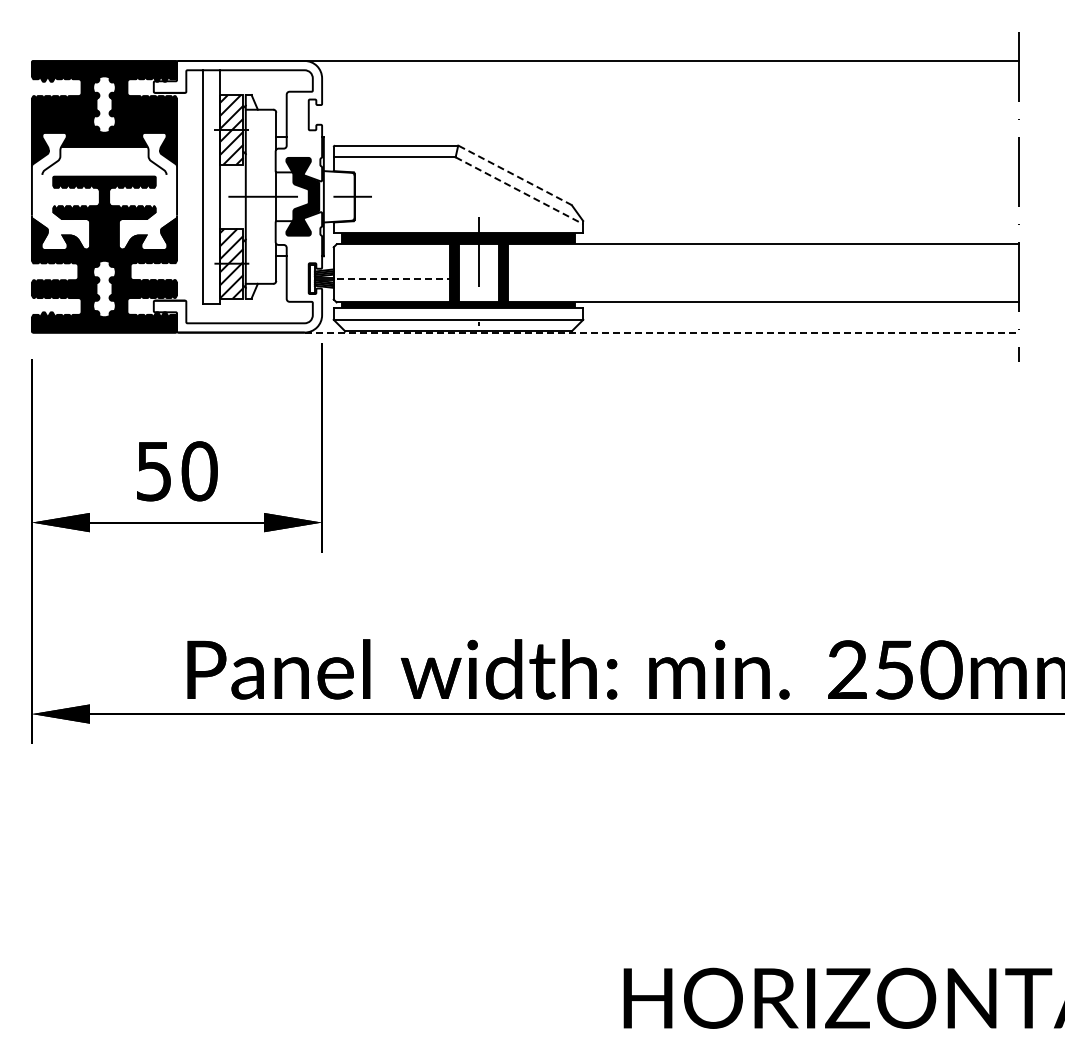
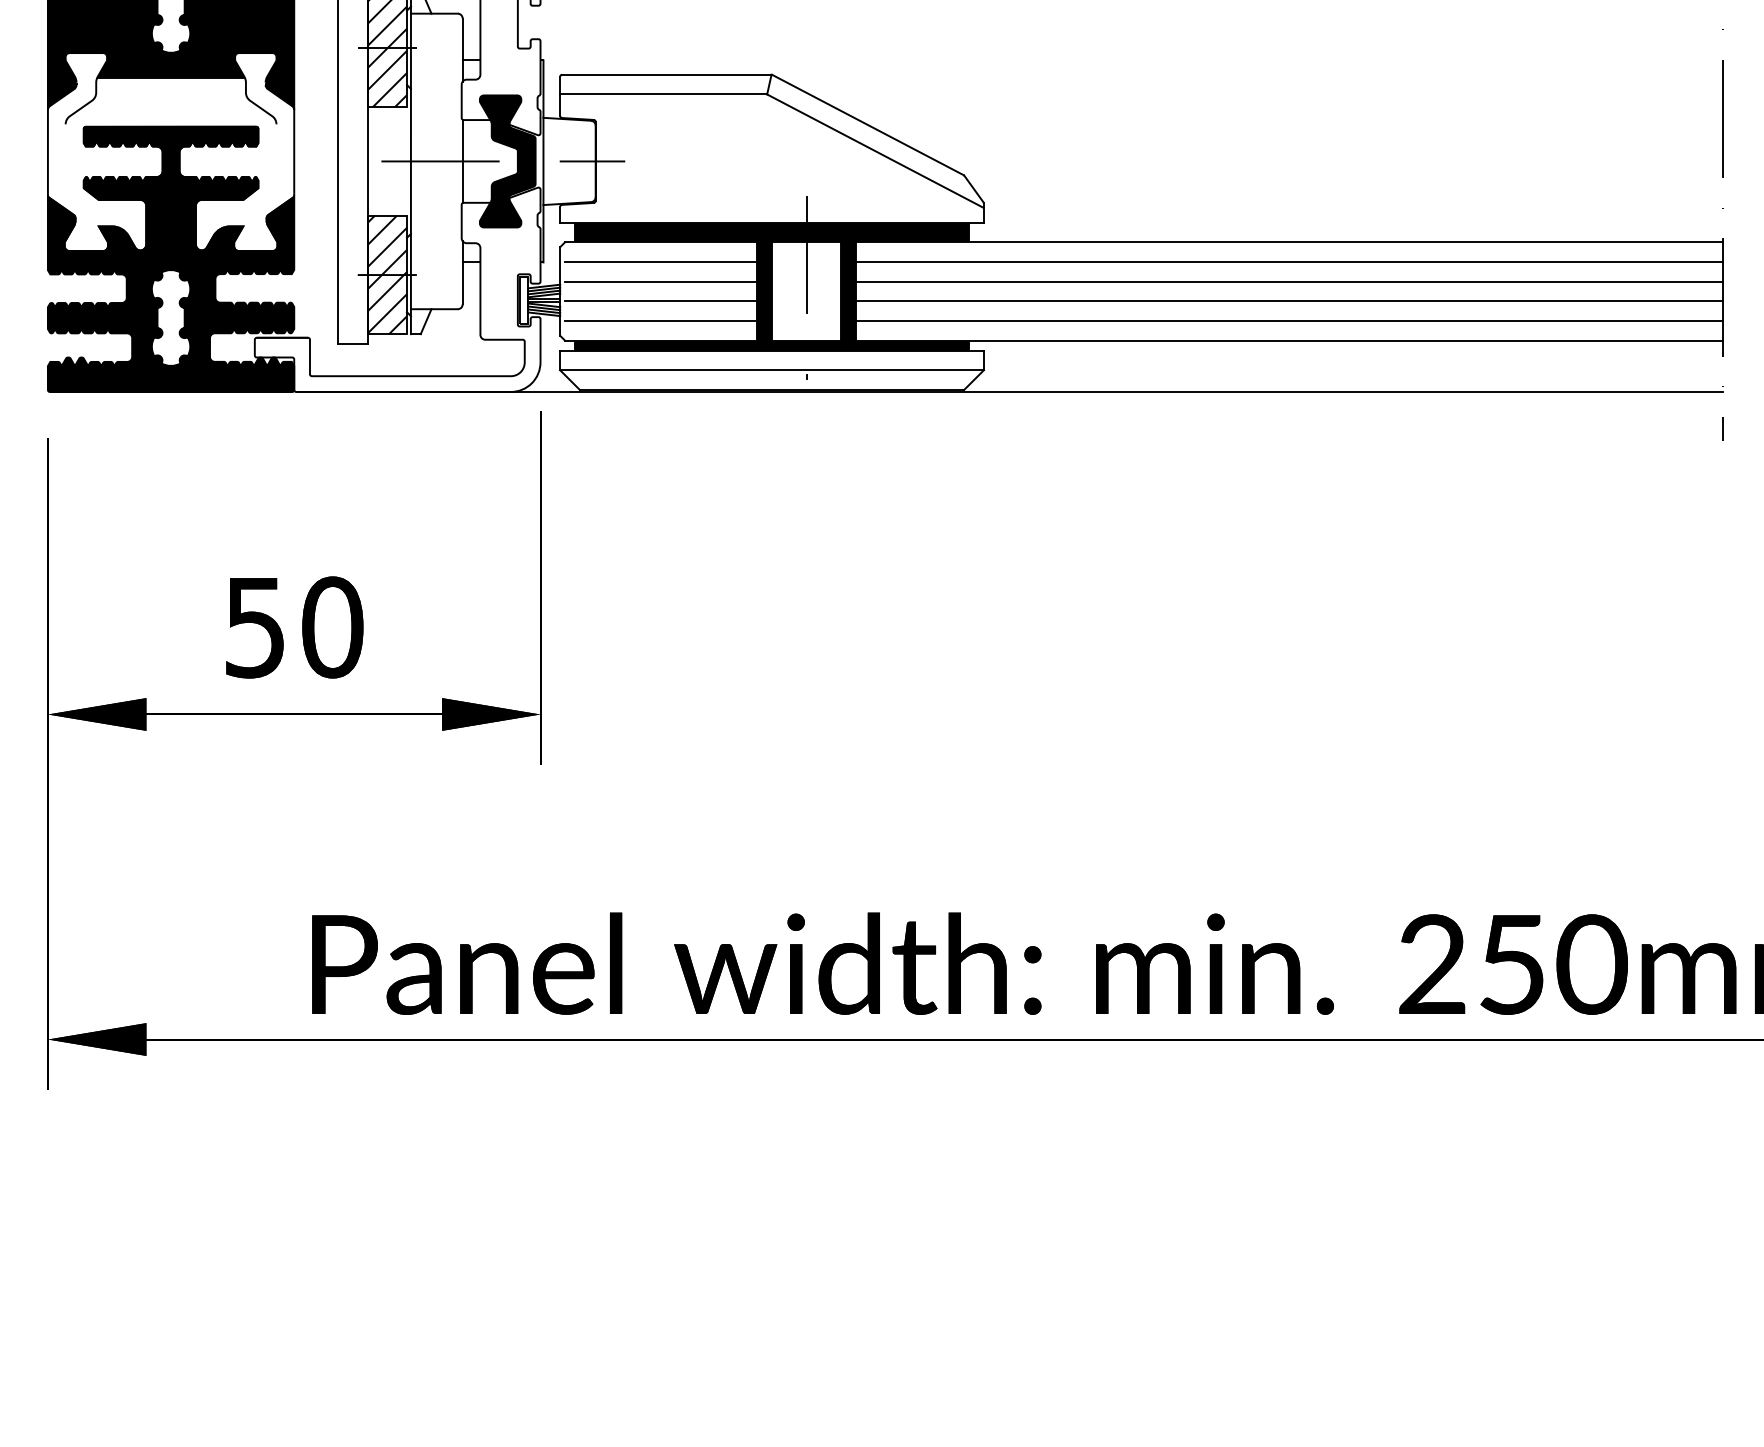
line: (515, 175) -> (868, 125), dashed -> solid
line: (519, 191) -> (875, 152), dashed -> solid
line: (392, 255) -> (659, 261), added
line: (762, 255) -> (1288, 261), added
line: (392, 267) -> (659, 281), added
line: (762, 267) -> (1288, 281), added
line: (393, 279) -> (661, 301), dashed -> solid
line: (762, 279) -> (1288, 301), added
line: (392, 290) -> (659, 320), added
line: (762, 290) -> (1288, 320), added
line: (661, 332) -> (1116, 391), dashed -> solid

